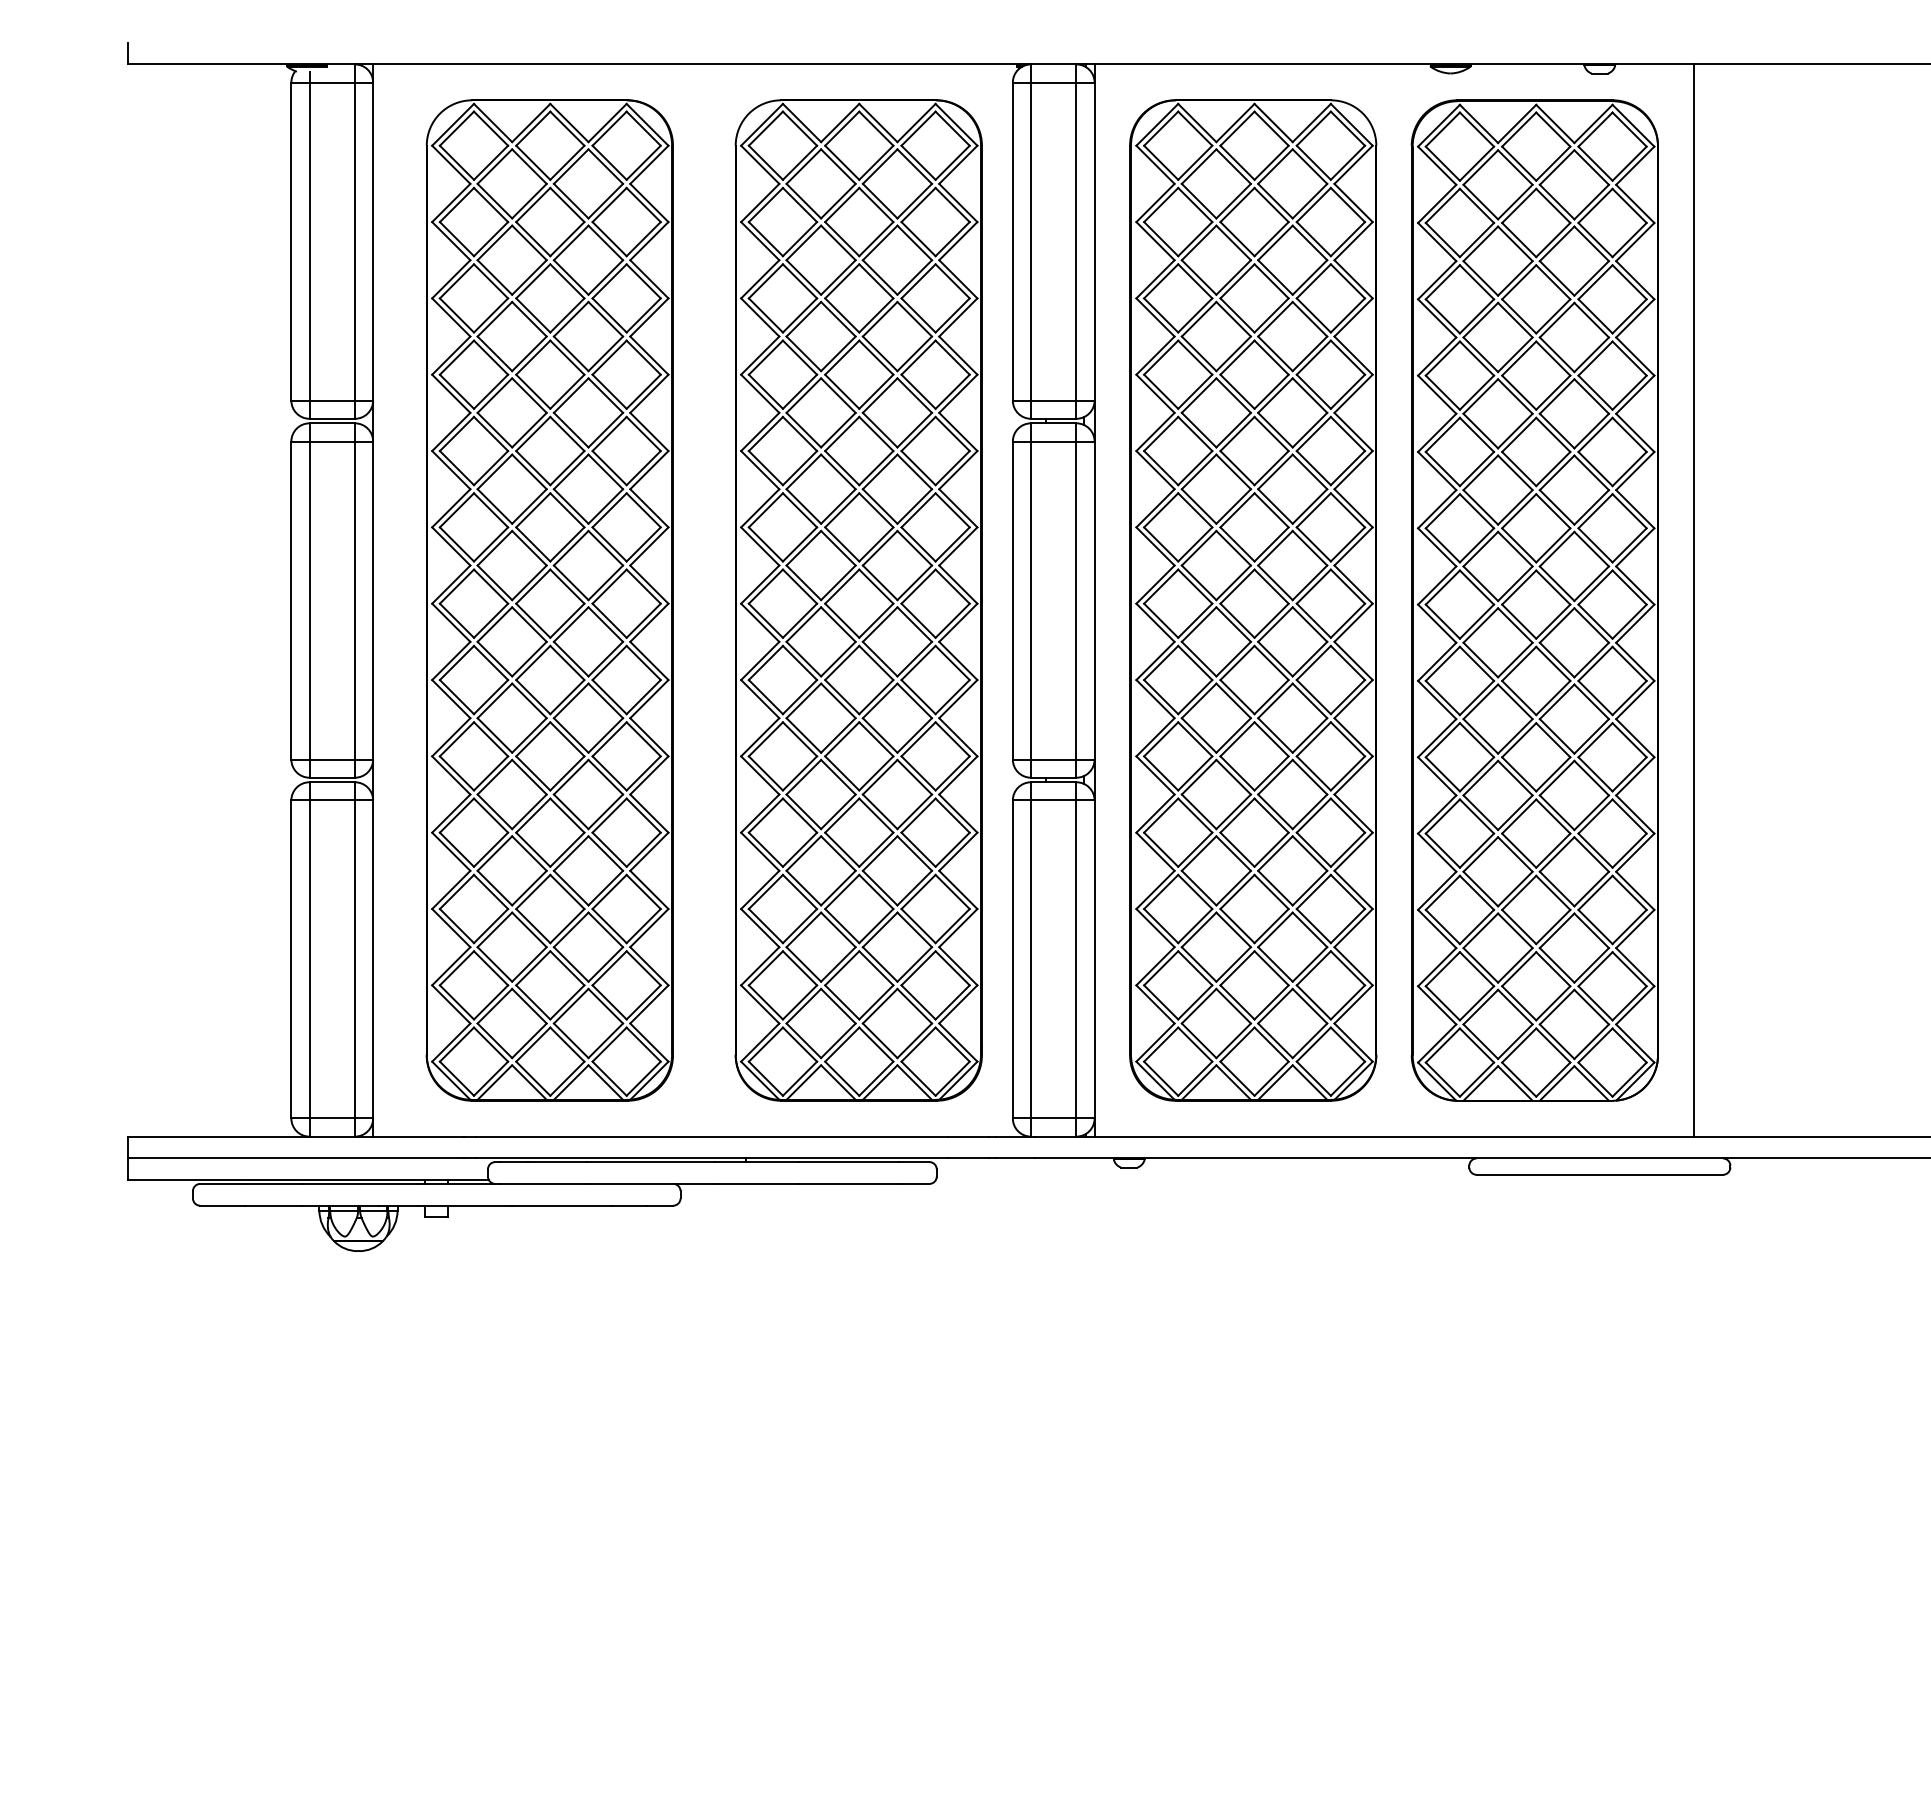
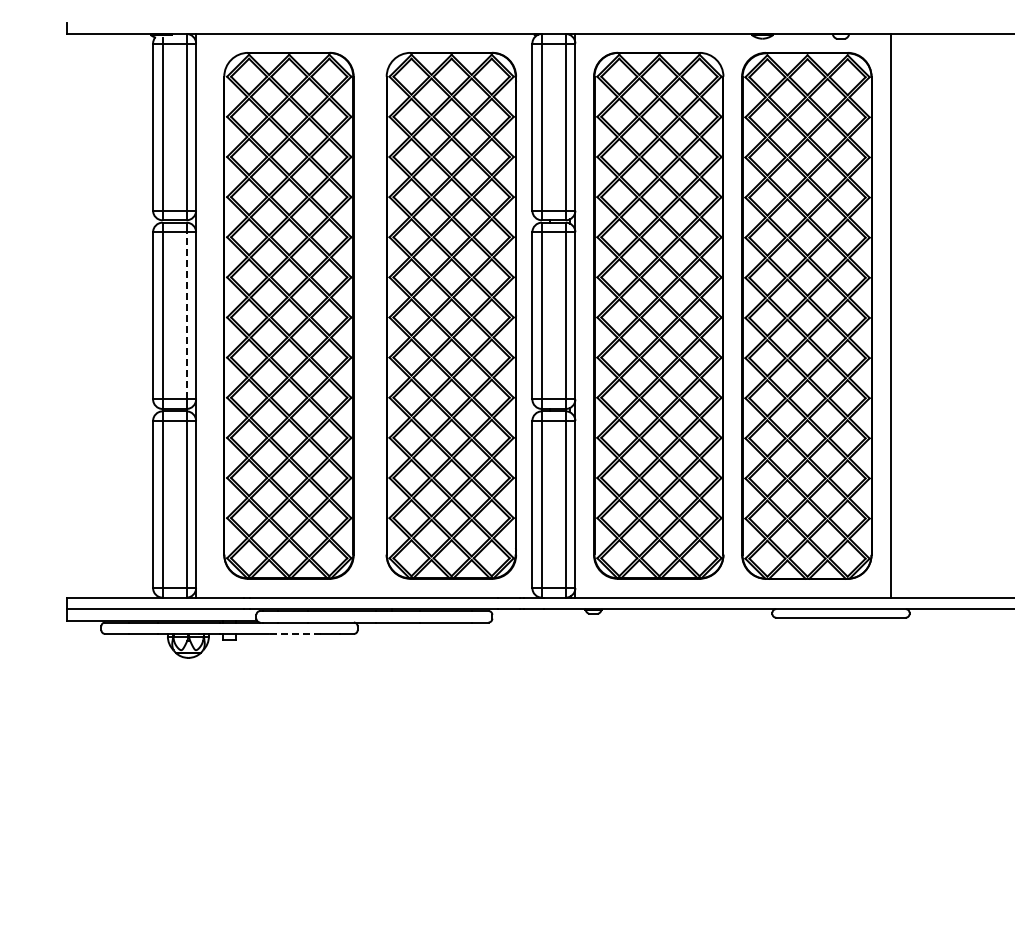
line: (354, 599) -> (186, 315), solid -> dashed
line: (560, 1204) -> (294, 633), solid -> dashed

